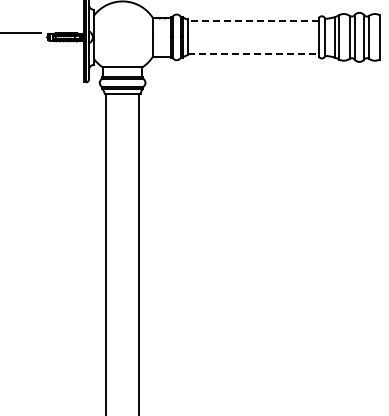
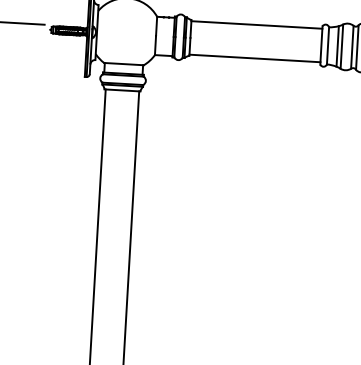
line: (253, 20) -> (257, 24), dashed -> solid
line: (253, 54) -> (255, 58), dashed -> solid

